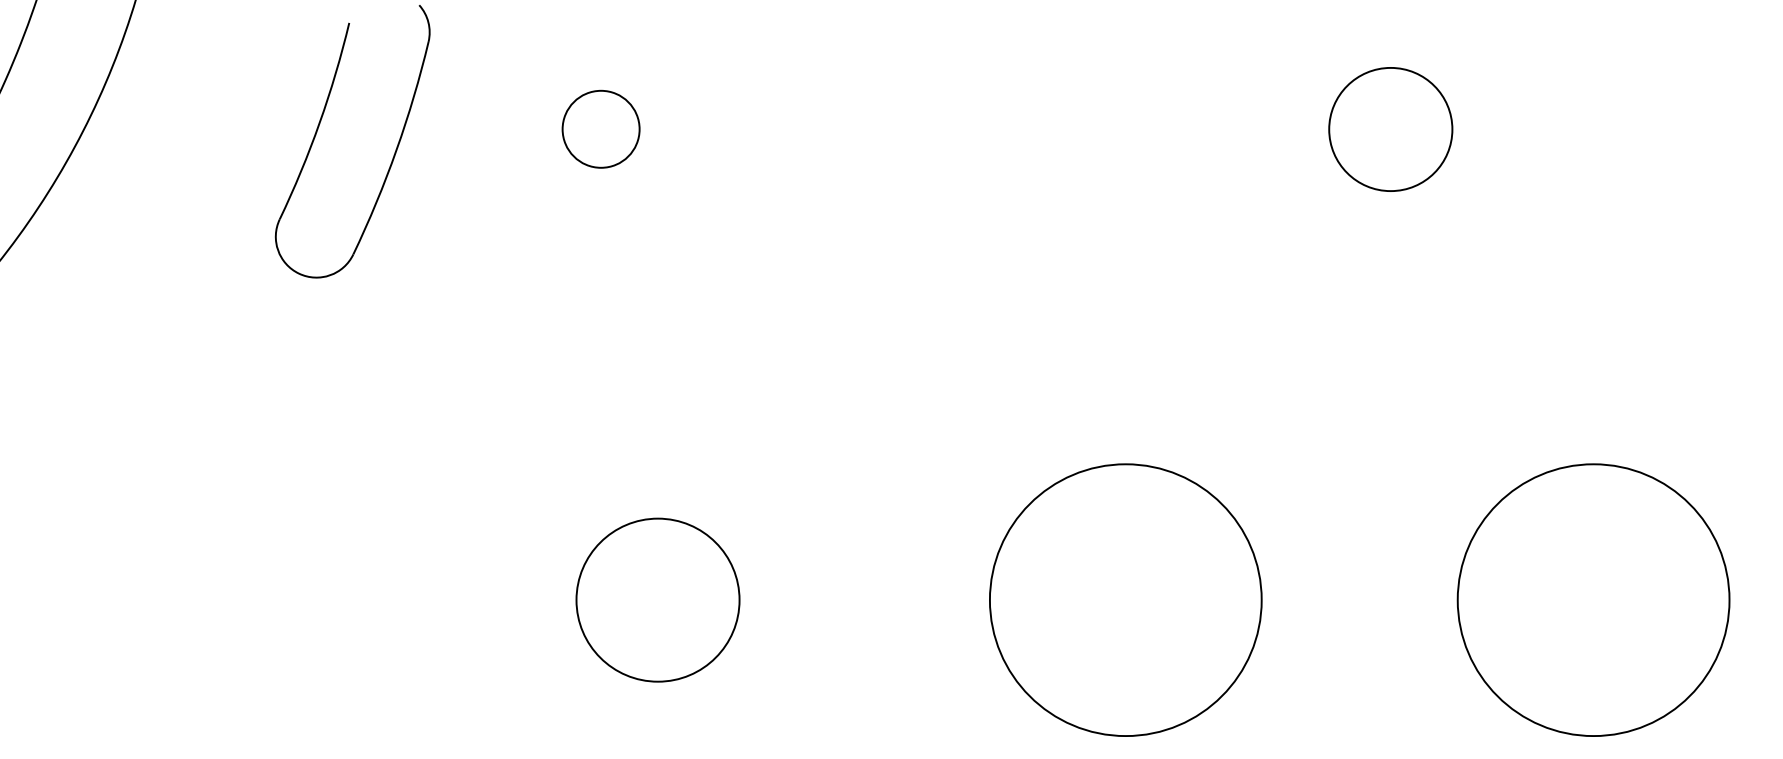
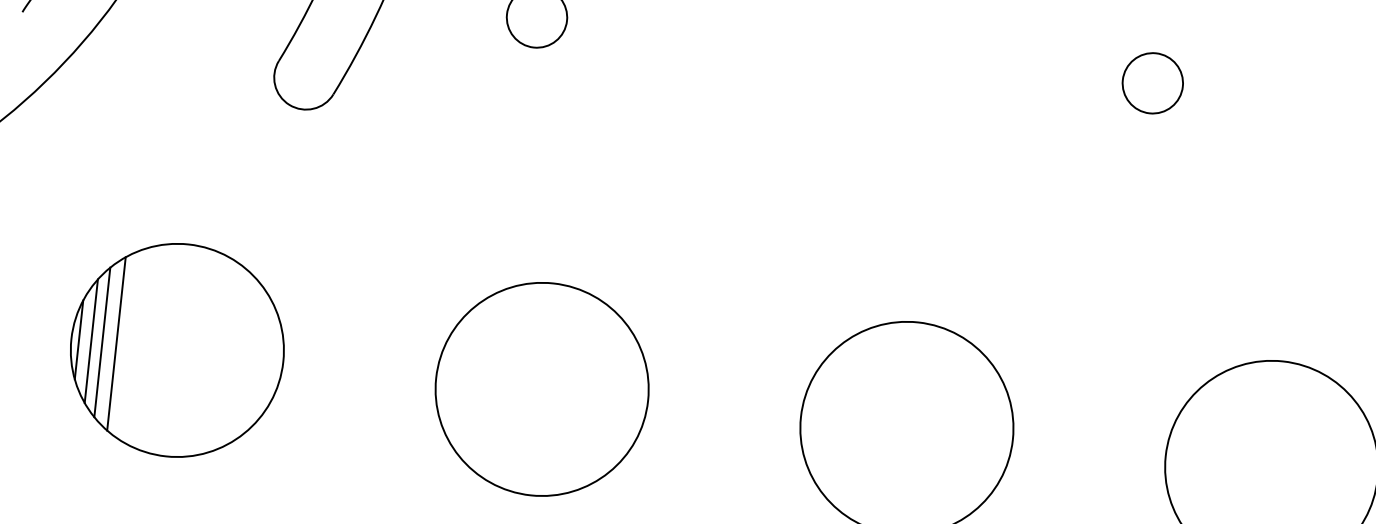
circle: (1390, 128) -> (1152, 82), size x0.62
part: (189, 599) -> (176, 349), added
circle: (657, 600) -> (541, 389), size x1.67

